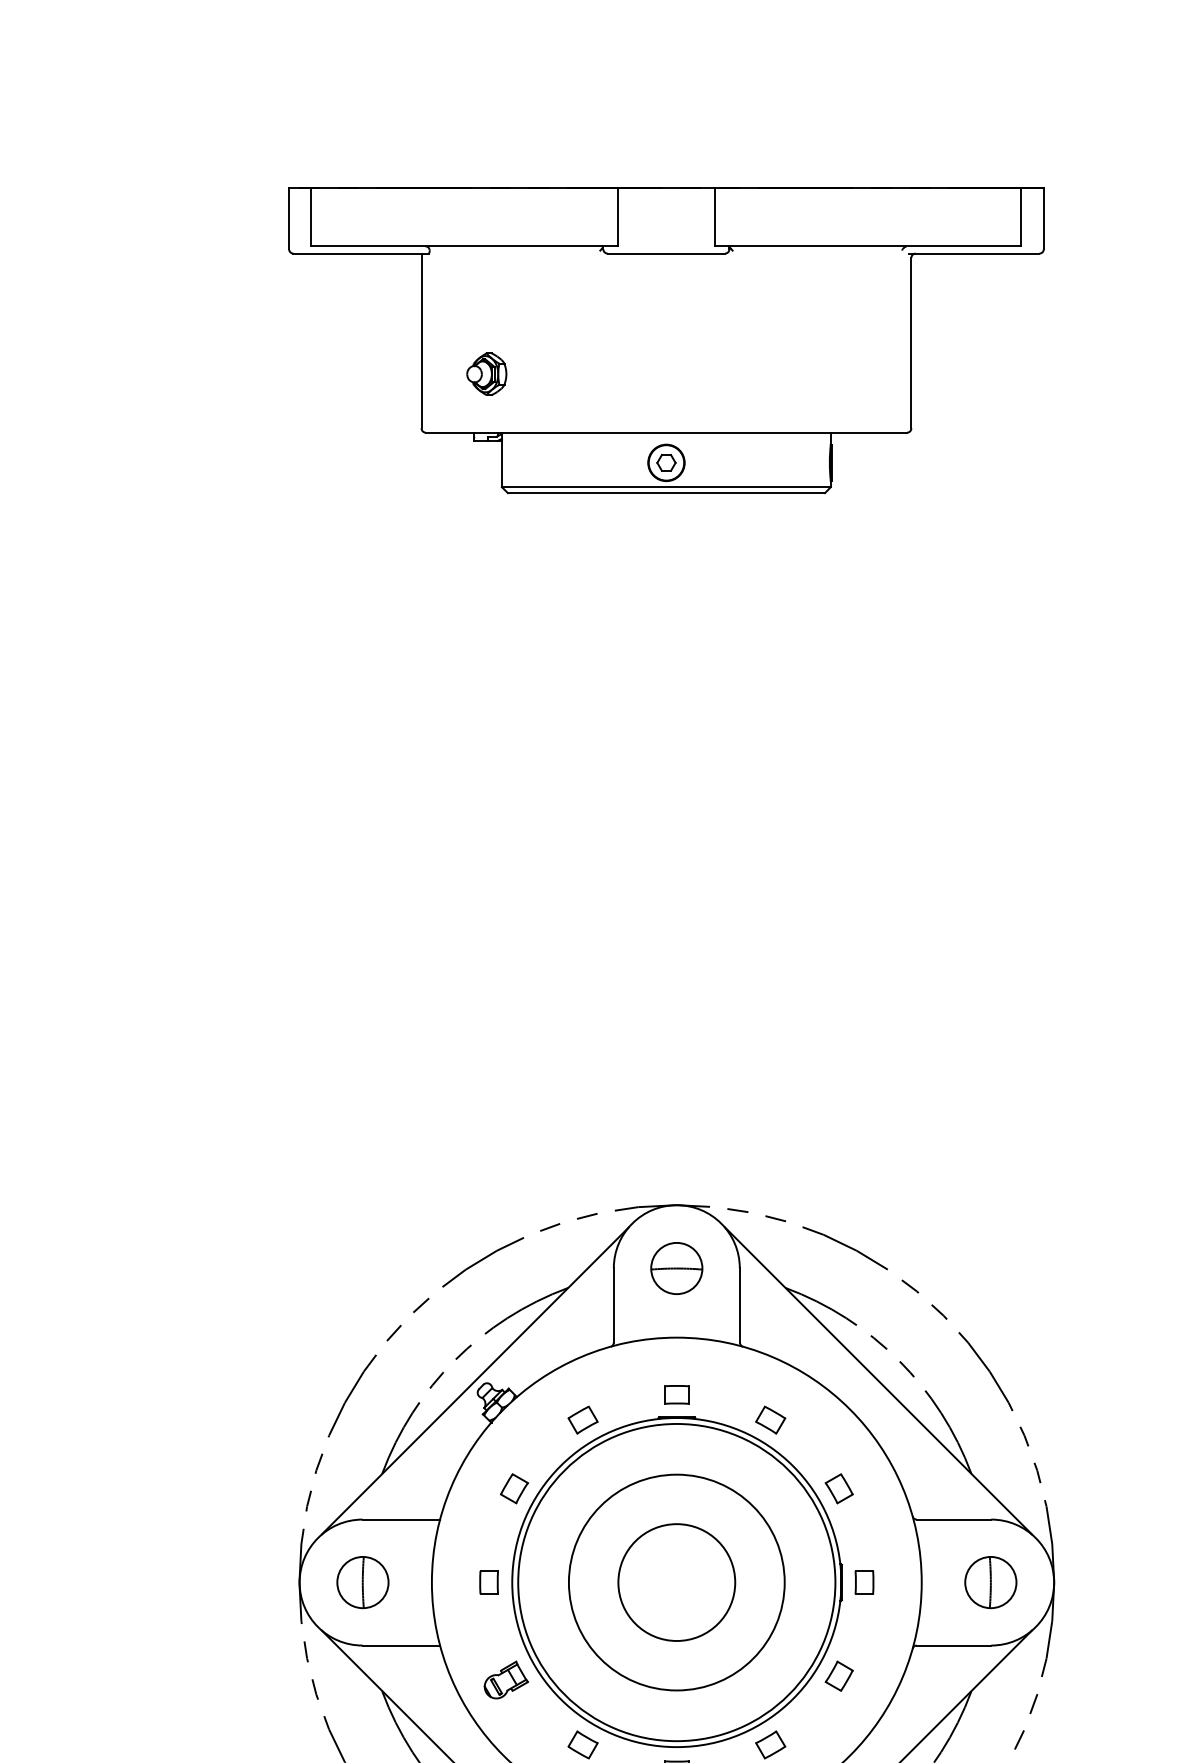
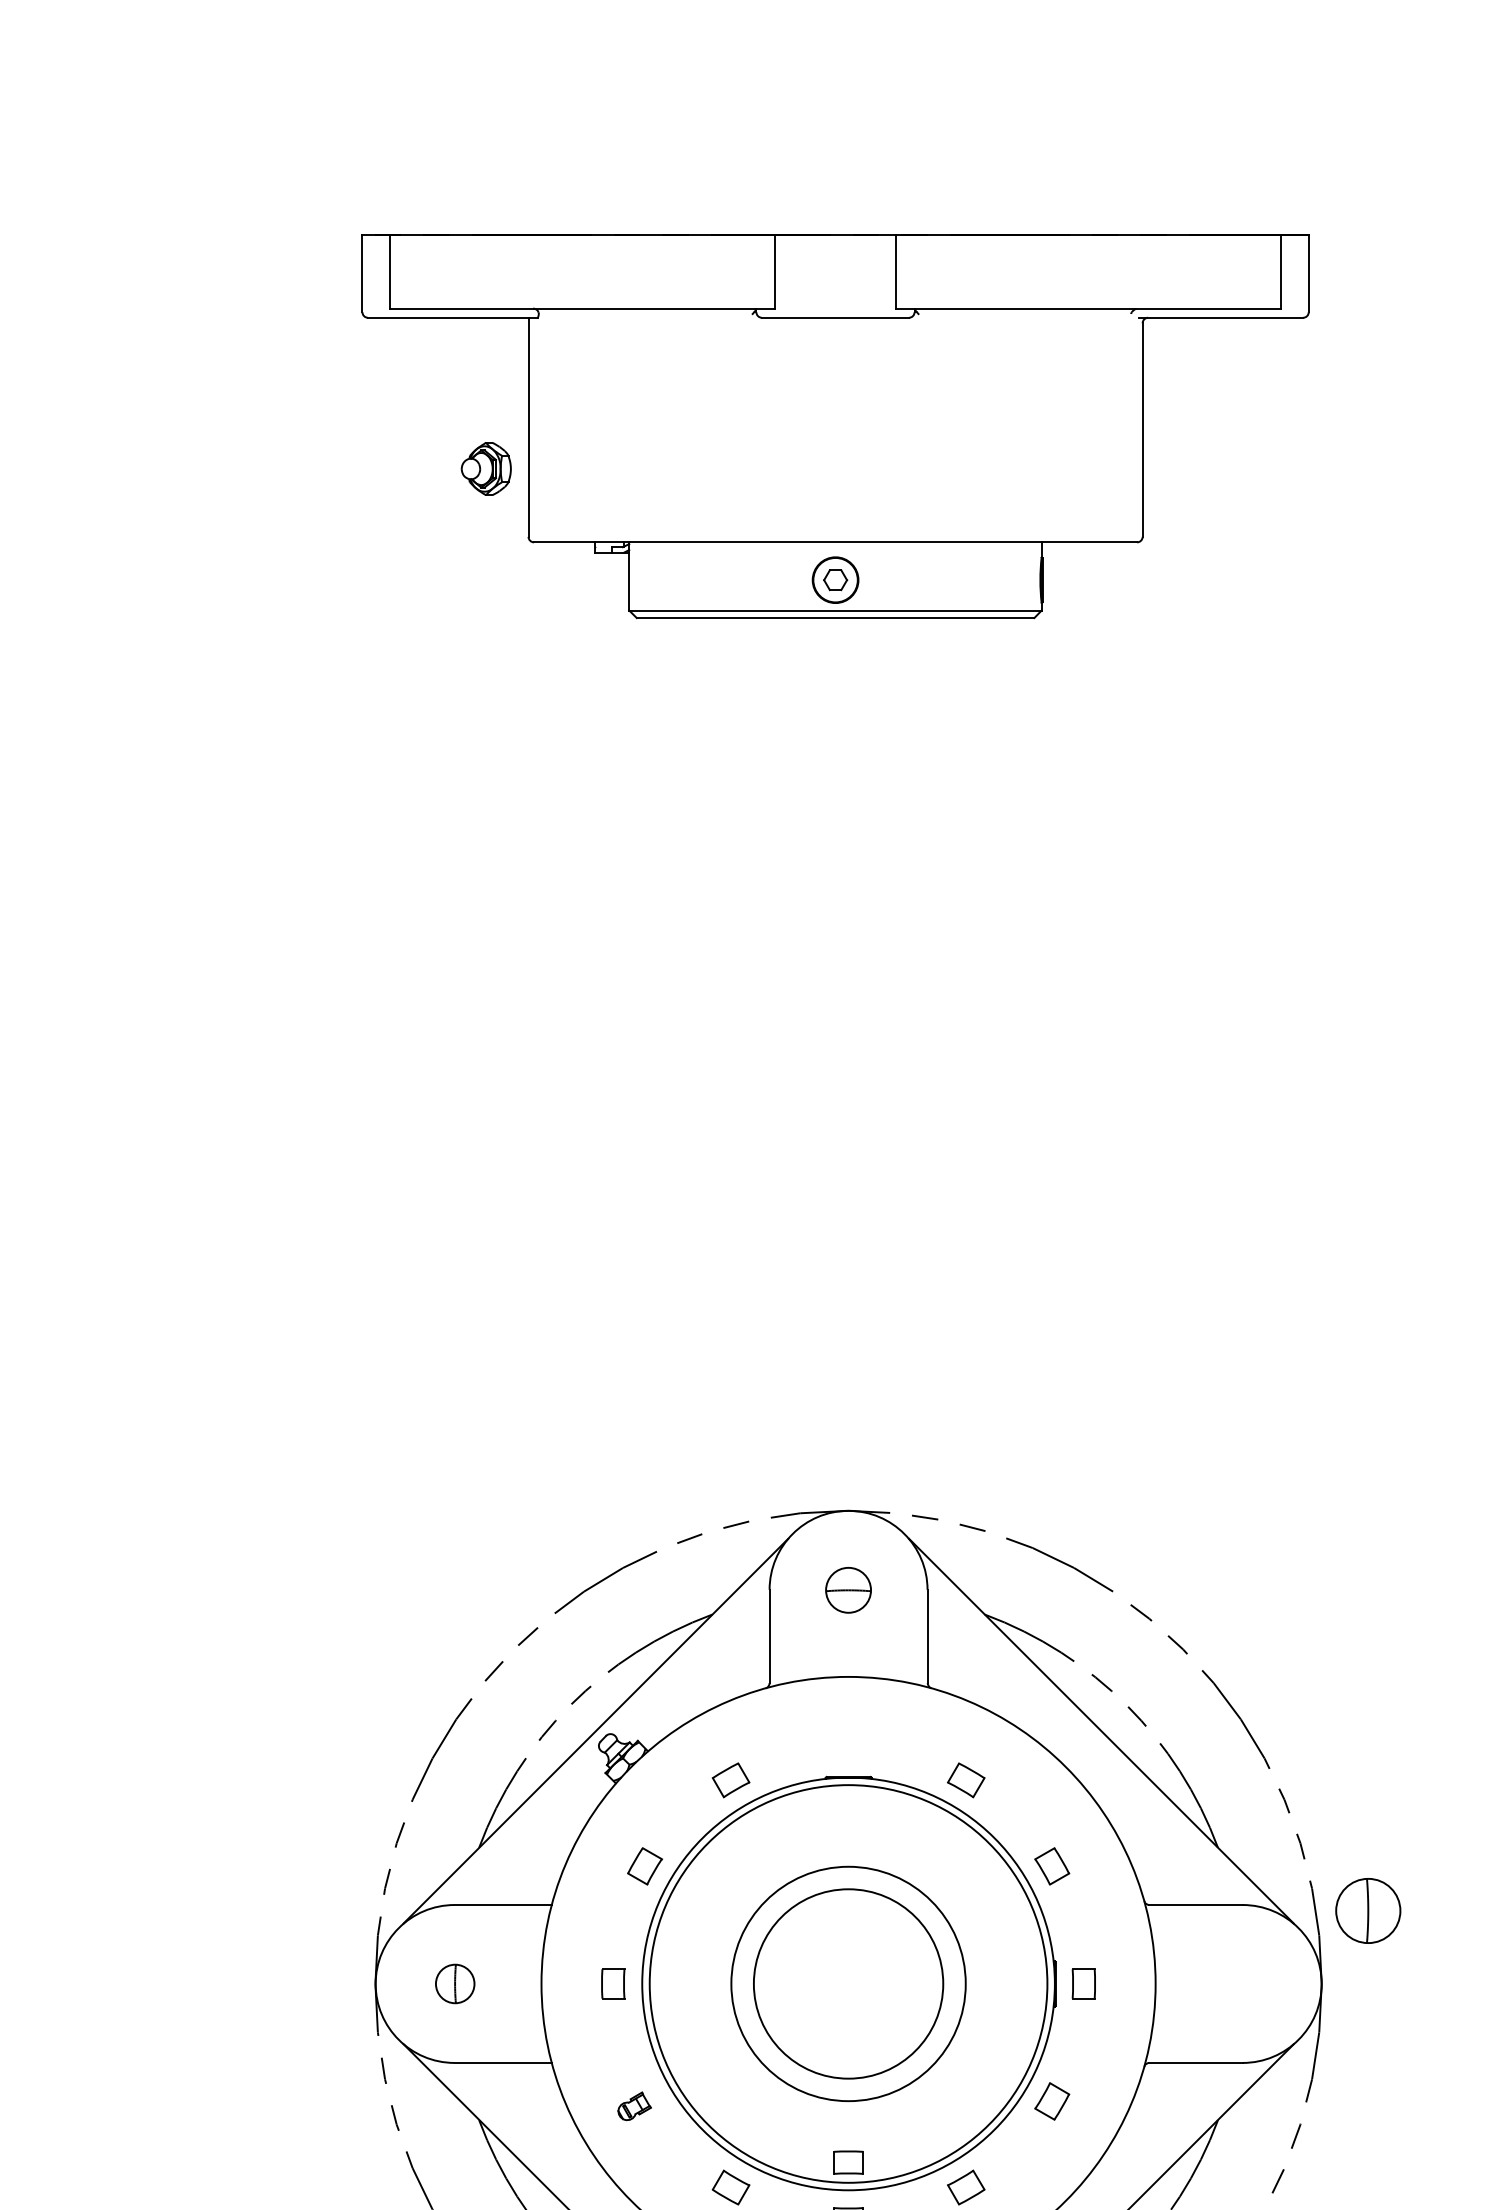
part: (486, 373) -> (485, 468), moved
part: (676, 1268) -> (848, 1590), size x0.7
part: (676, 1394) -> (848, 2162), moved
part: (363, 1582) -> (455, 1983), size x0.6
circle: (676, 1582) -> (848, 1983), size x0.7
circle: (676, 1582) -> (848, 1983), size x1.6
part: (991, 1582) -> (1368, 1910), moved
part: (506, 1680) -> (634, 2106), size x0.6

